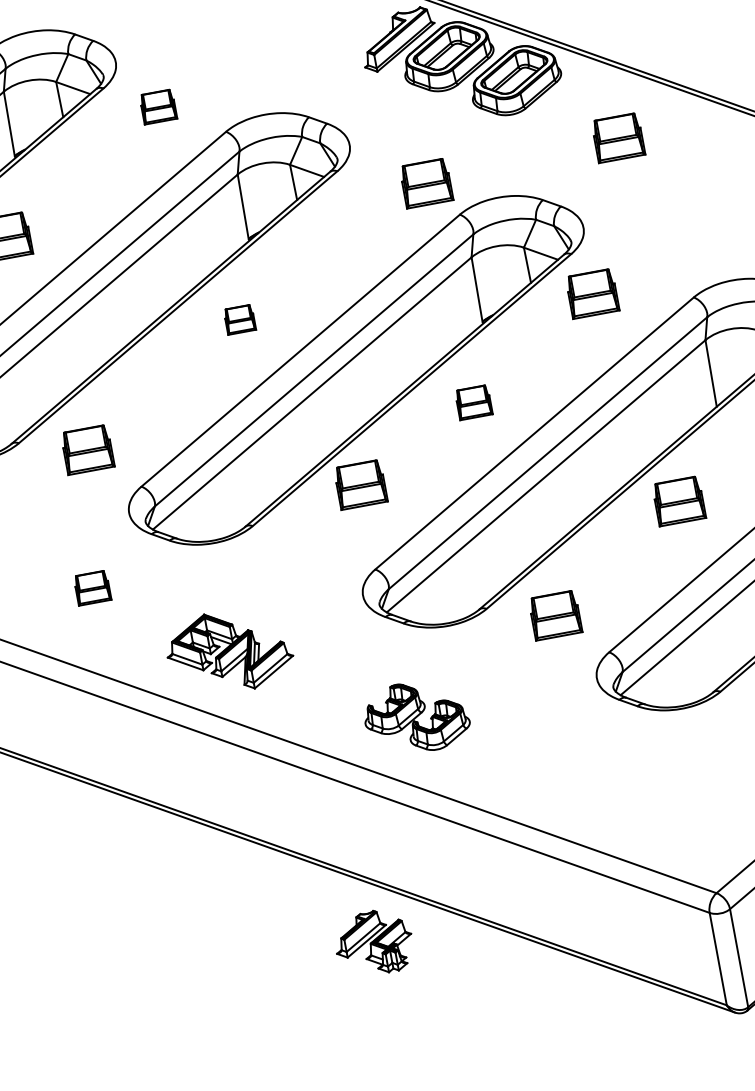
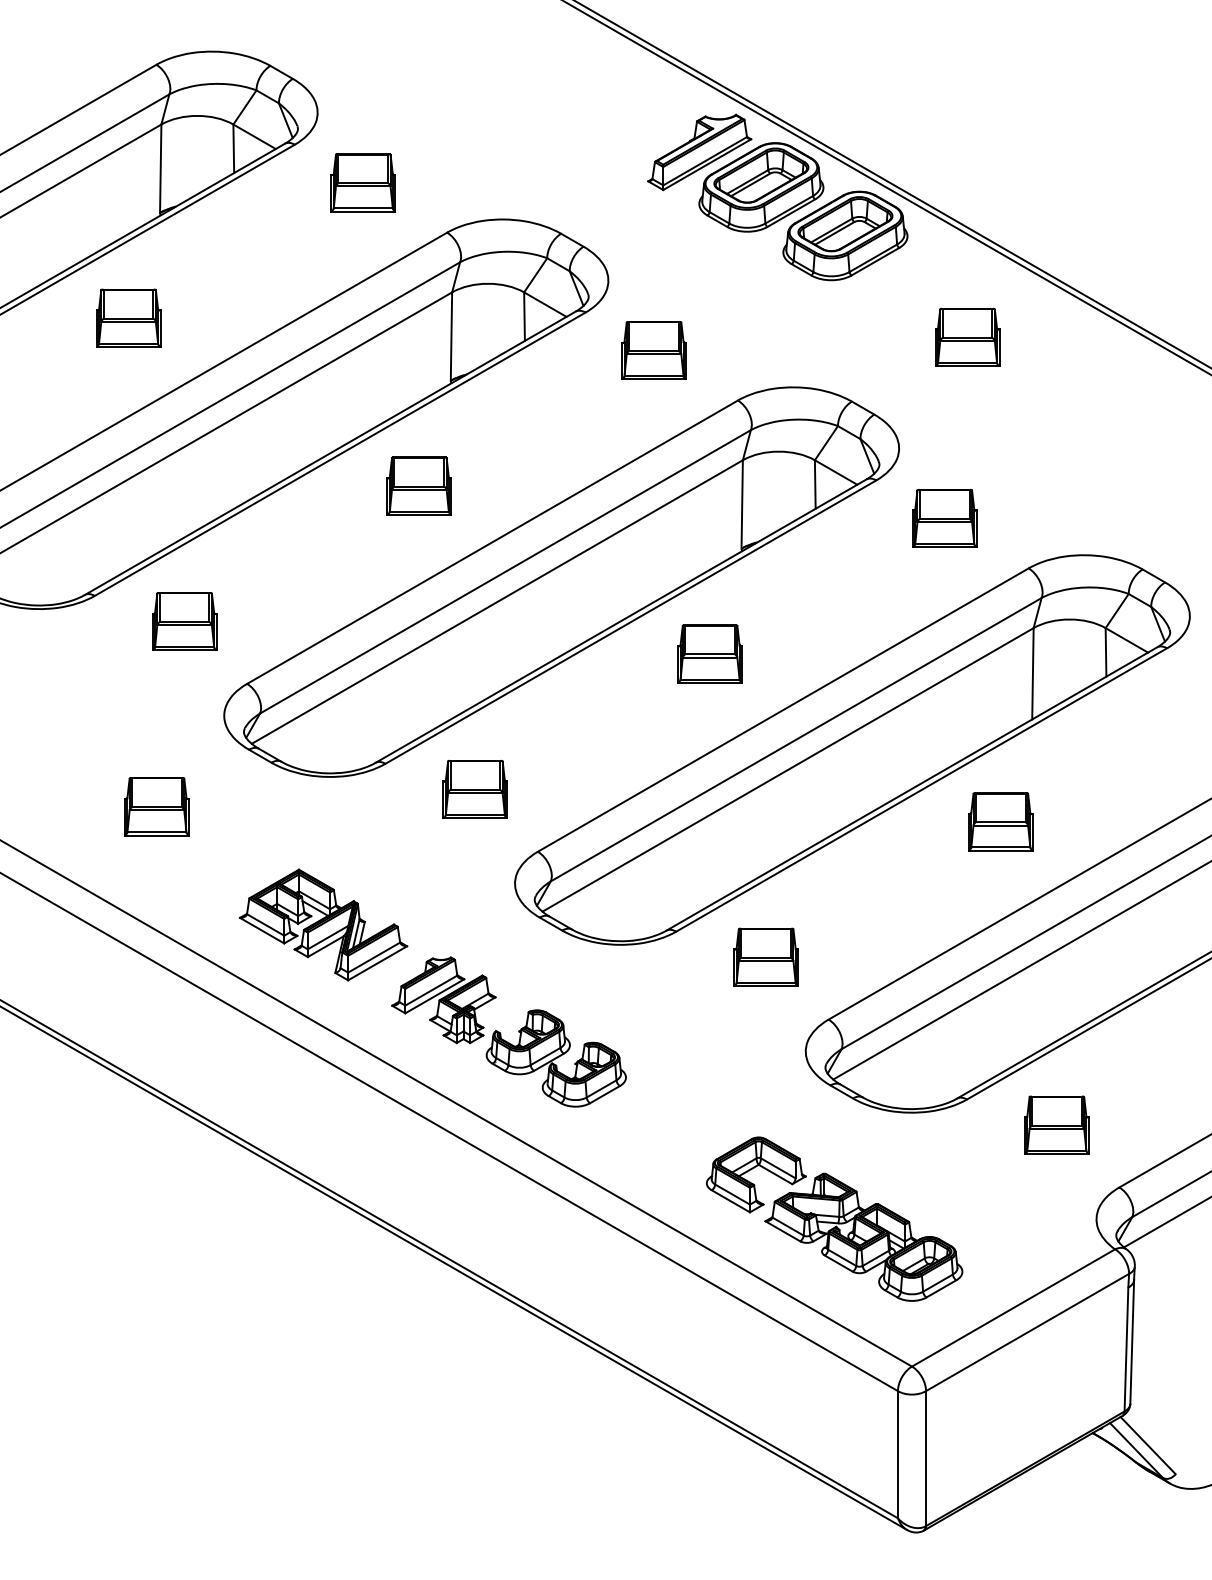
part: (157, 106) -> (362, 182), size x1.43
part: (426, 183) -> (653, 350), moved
part: (592, 293) -> (944, 518), moved
part: (239, 319) -> (418, 485), size x1.67
part: (473, 402) -> (709, 653), size x1.43
part: (360, 484) -> (474, 788), moved
part: (678, 501) -> (1000, 821), moved
part: (92, 587) -> (156, 806), size x1.43
part: (640, 796) -> (834, 1218), added
part: (373, 943) -> (443, 1000), moved

